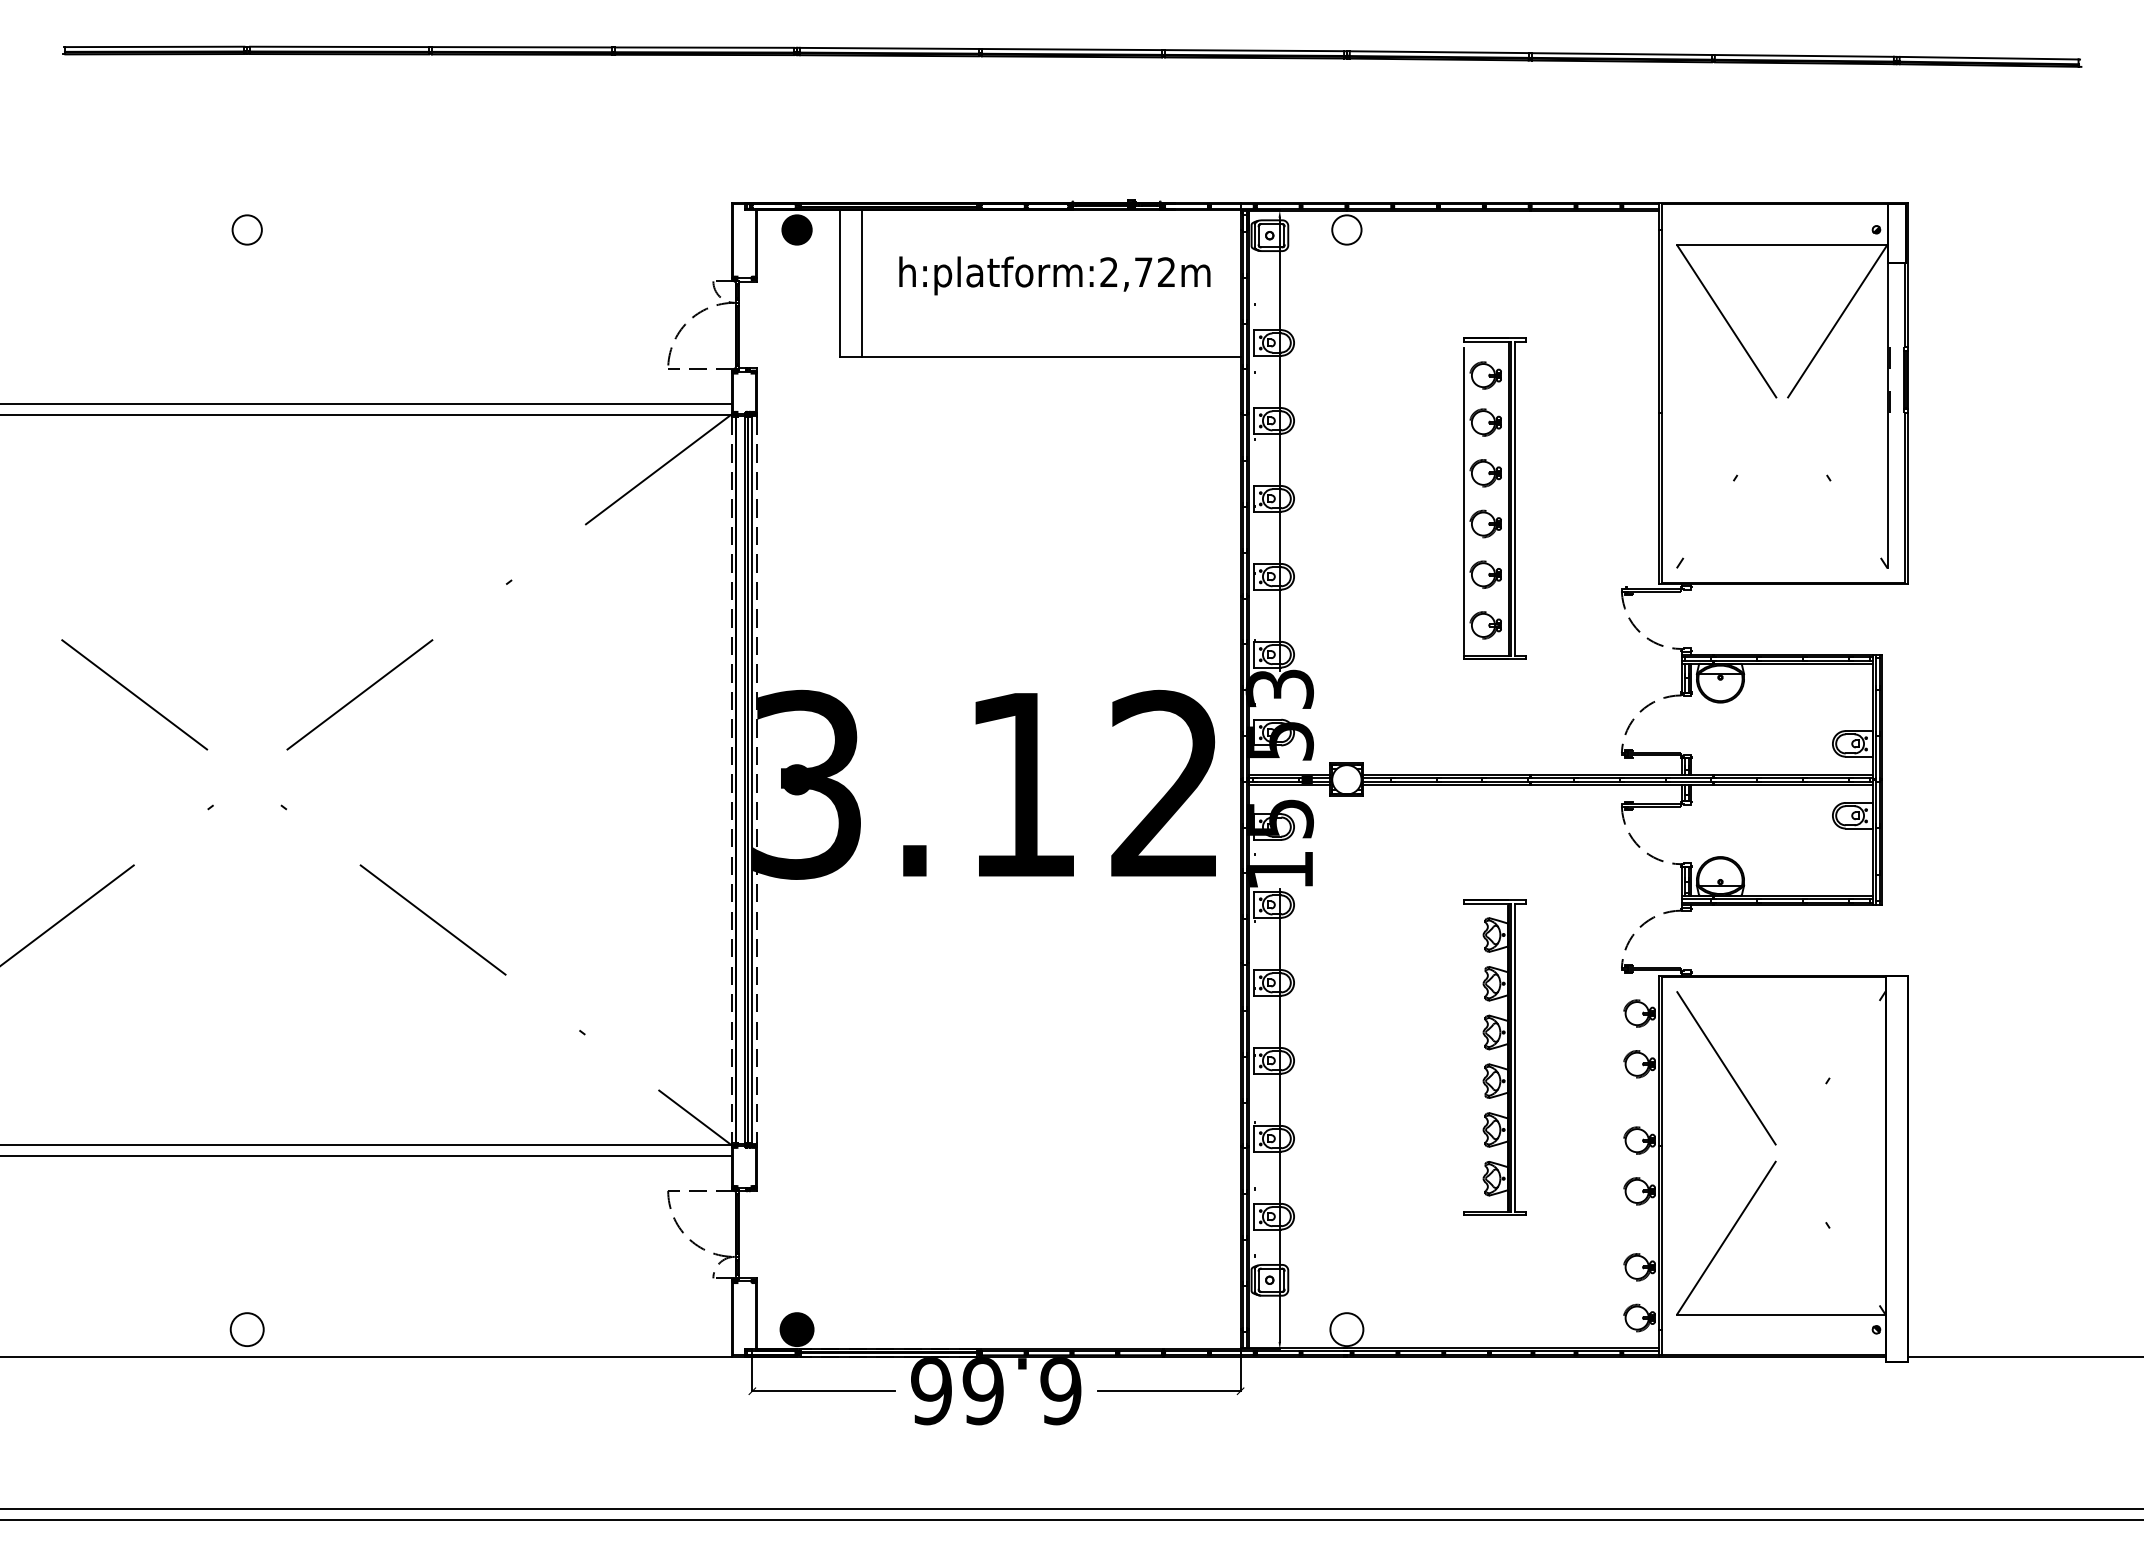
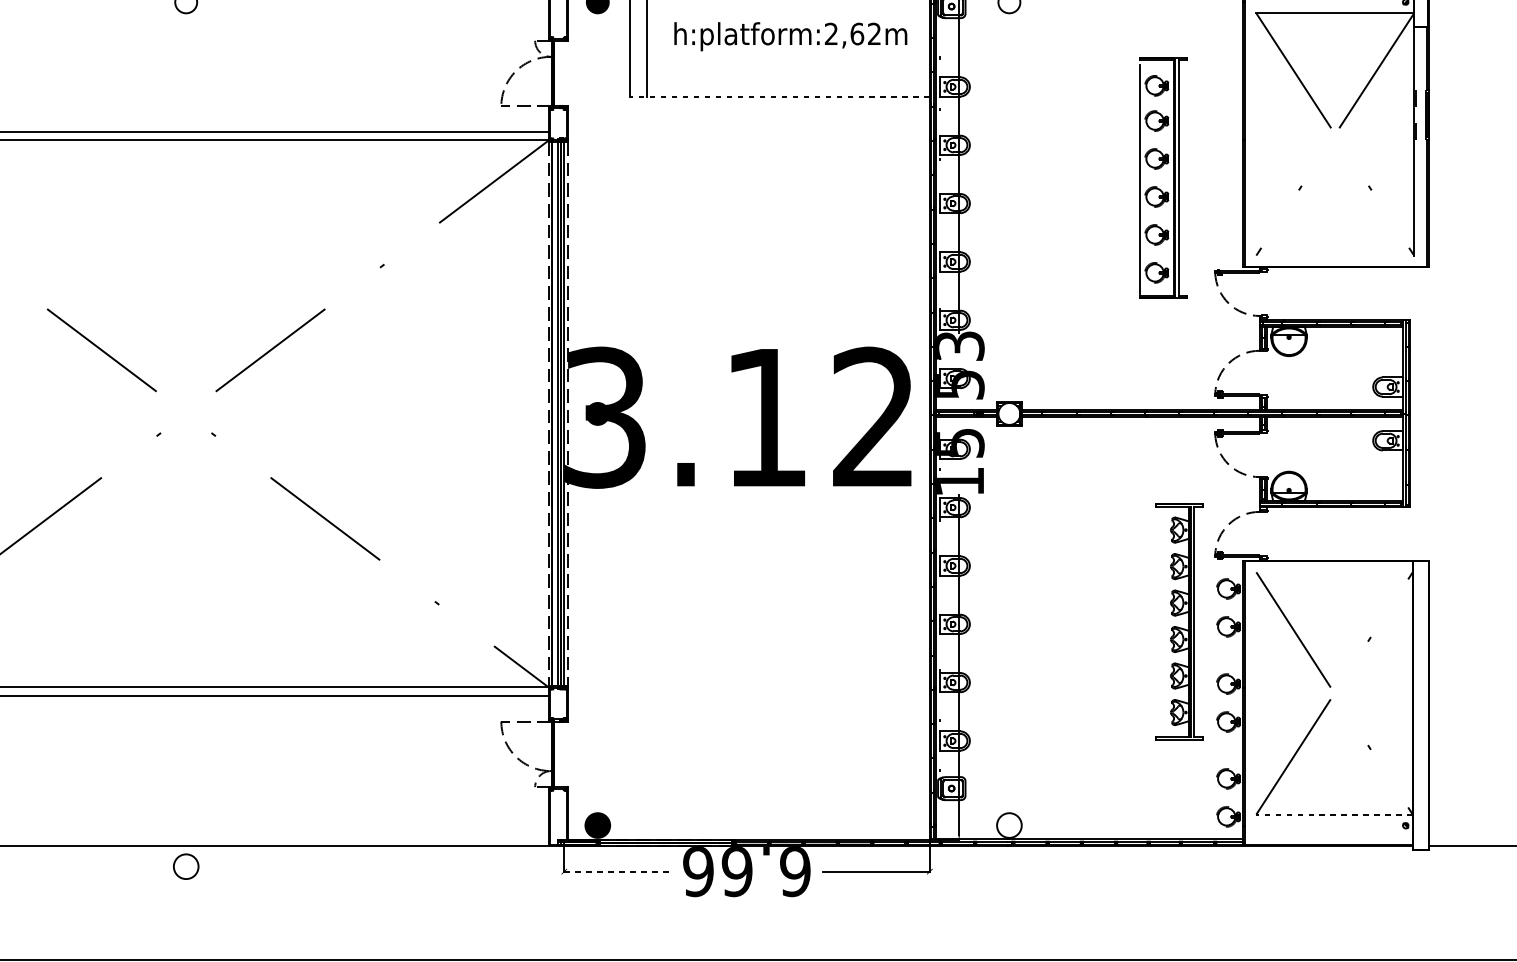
text: (1143, 272) -> (857, 34), h:platform:2,72m -> h:platform:2,62m
line: (1039, 357) -> (779, 97), solid -> dashed
part: (1489, 486) -> (1159, 168), moved
part: (1494, 1064) -> (1179, 627), moved
line: (1780, 1314) -> (1334, 814), solid -> dashed
circle: (246, 1329) -> (185, 866), moved
line: (824, 1391) -> (618, 871), solid -> dashed

